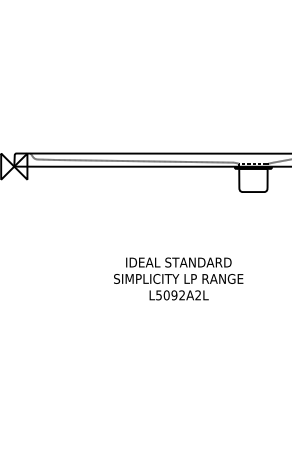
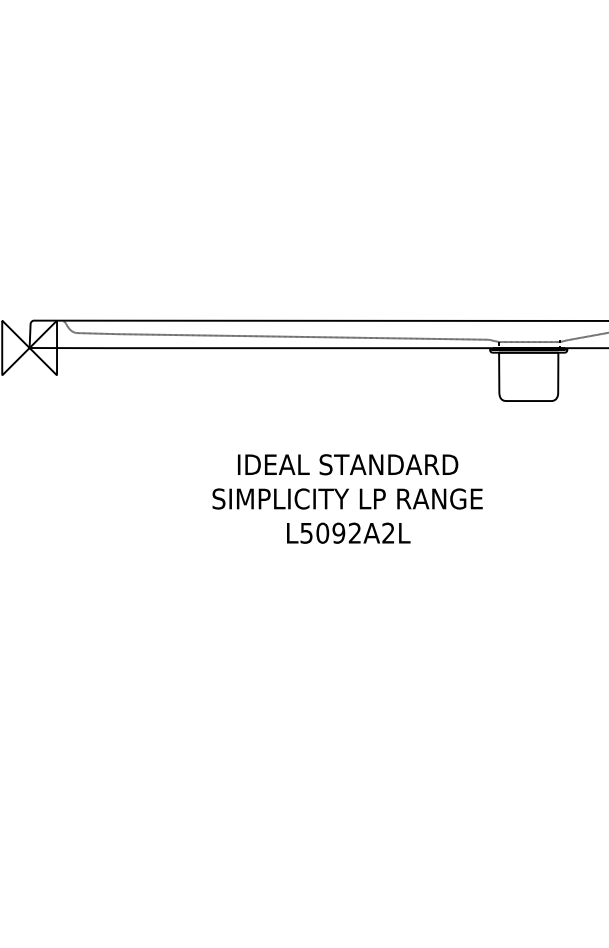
text: (178, 278) -> (347, 498), moved

